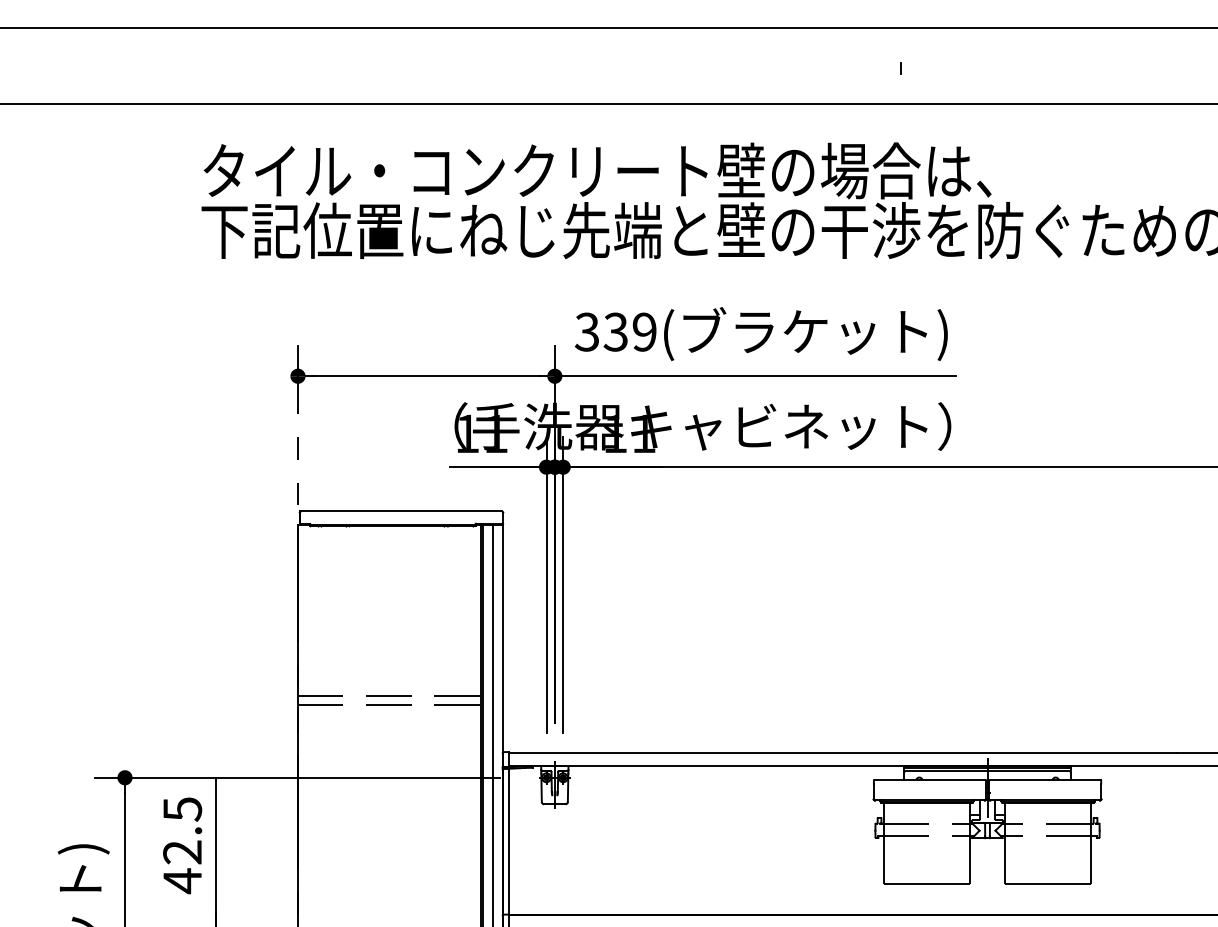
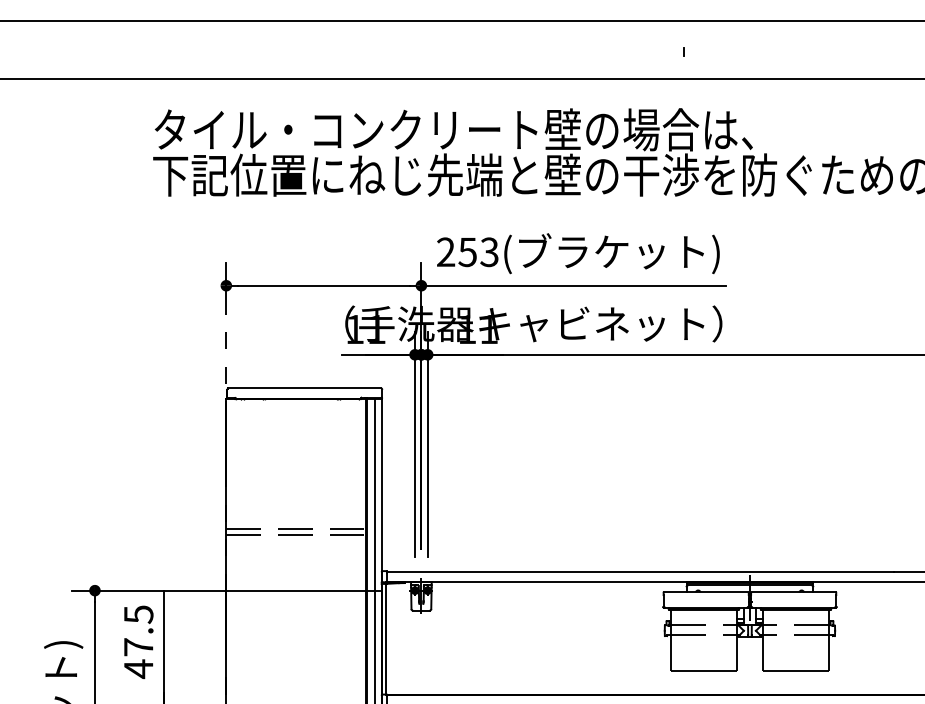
text: (615, 332) -> (467, 252), 339( -> 253(
text: (182, 852) -> (138, 647), 42.5 -> 47.5

